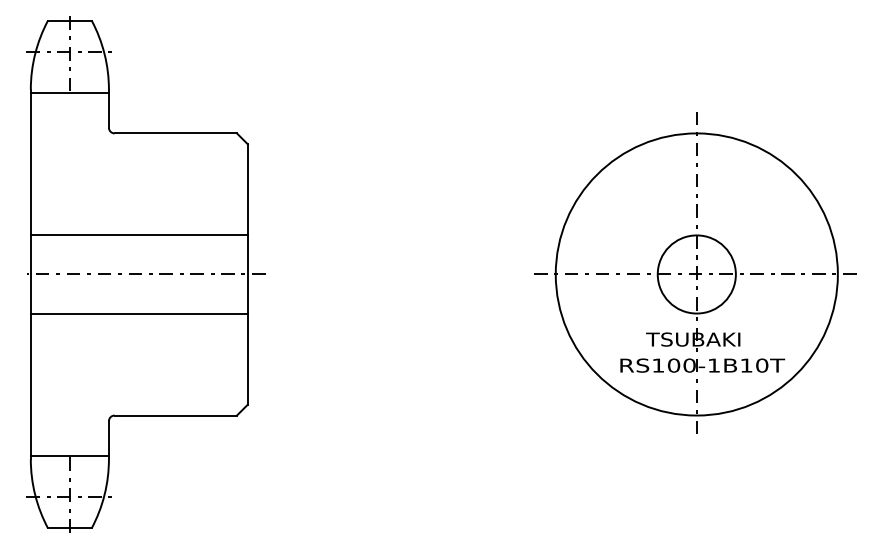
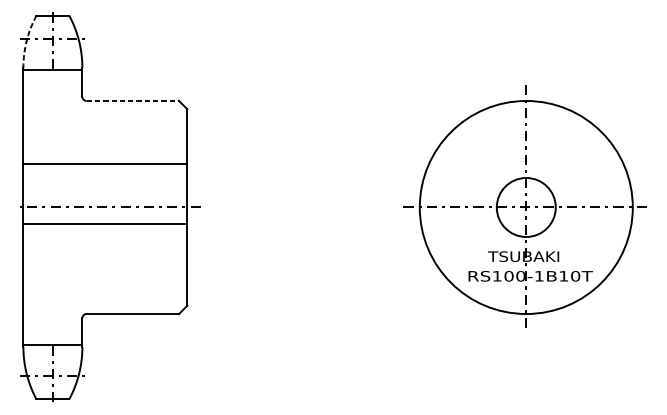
arc: (35, 54) -> (26, 41), solid -> dashed
line: (176, 133) -> (133, 101), solid -> dashed
line: (138, 235) -> (104, 163), moved
line: (138, 313) -> (104, 224), moved

